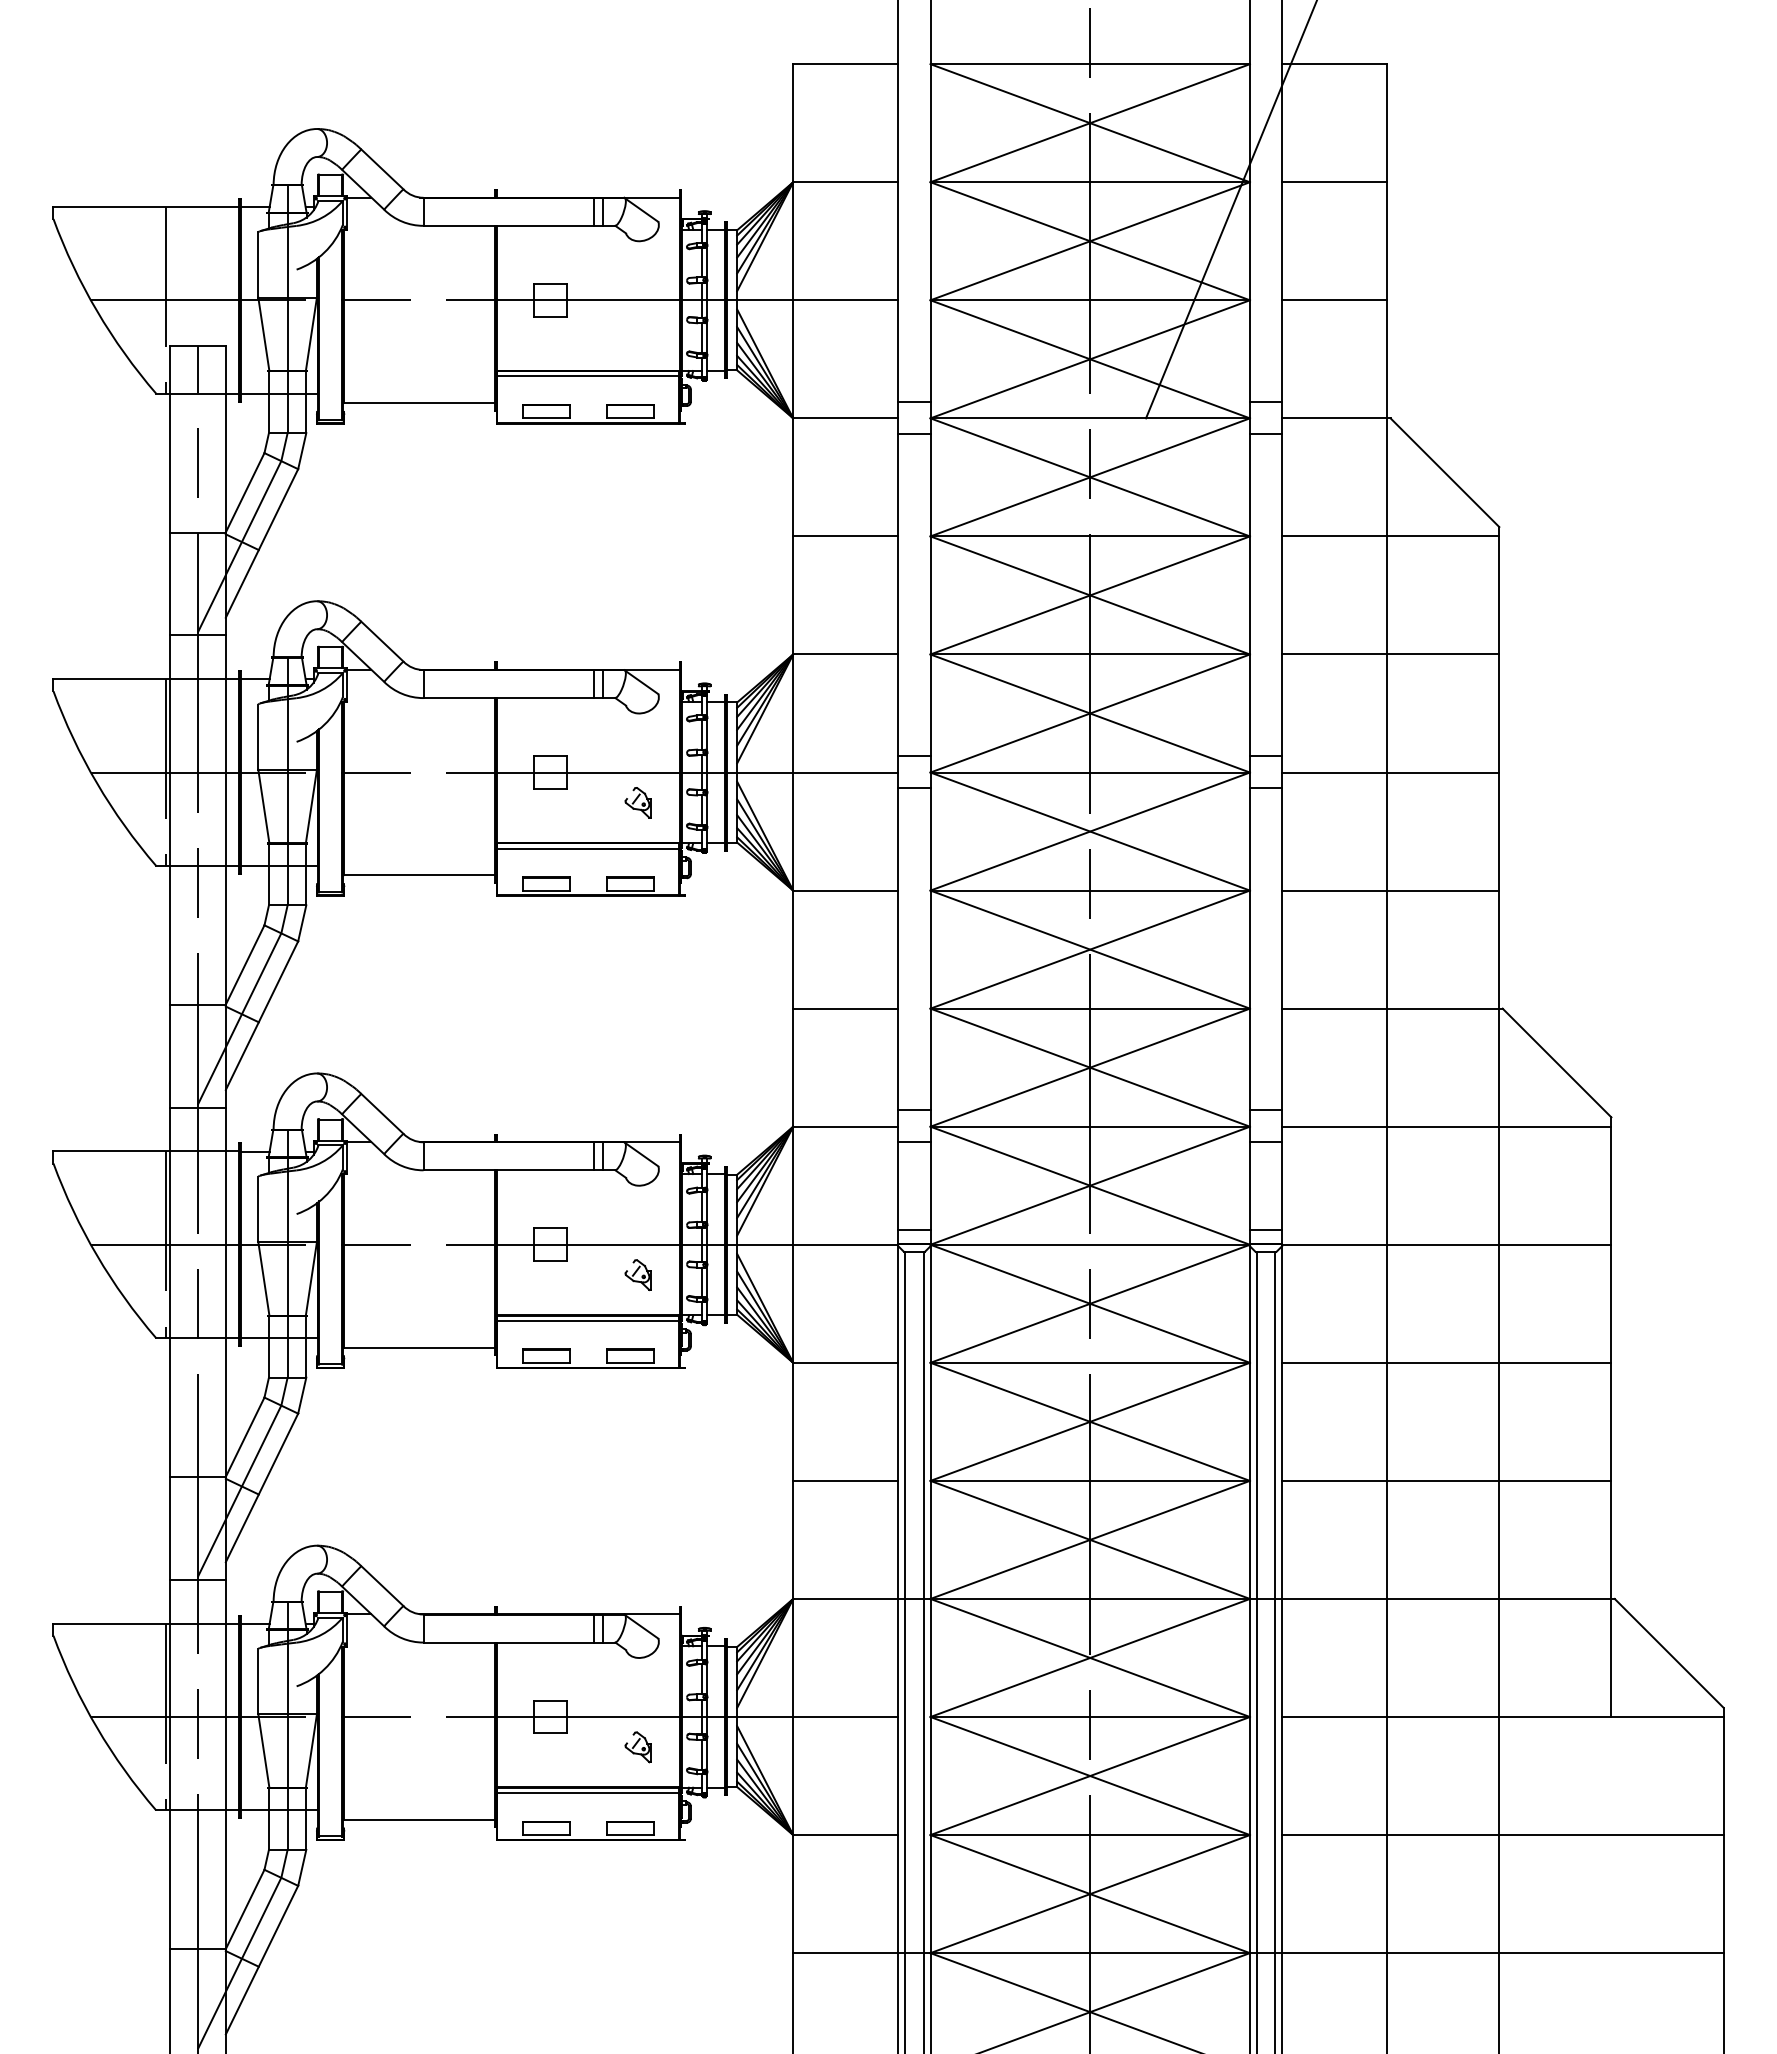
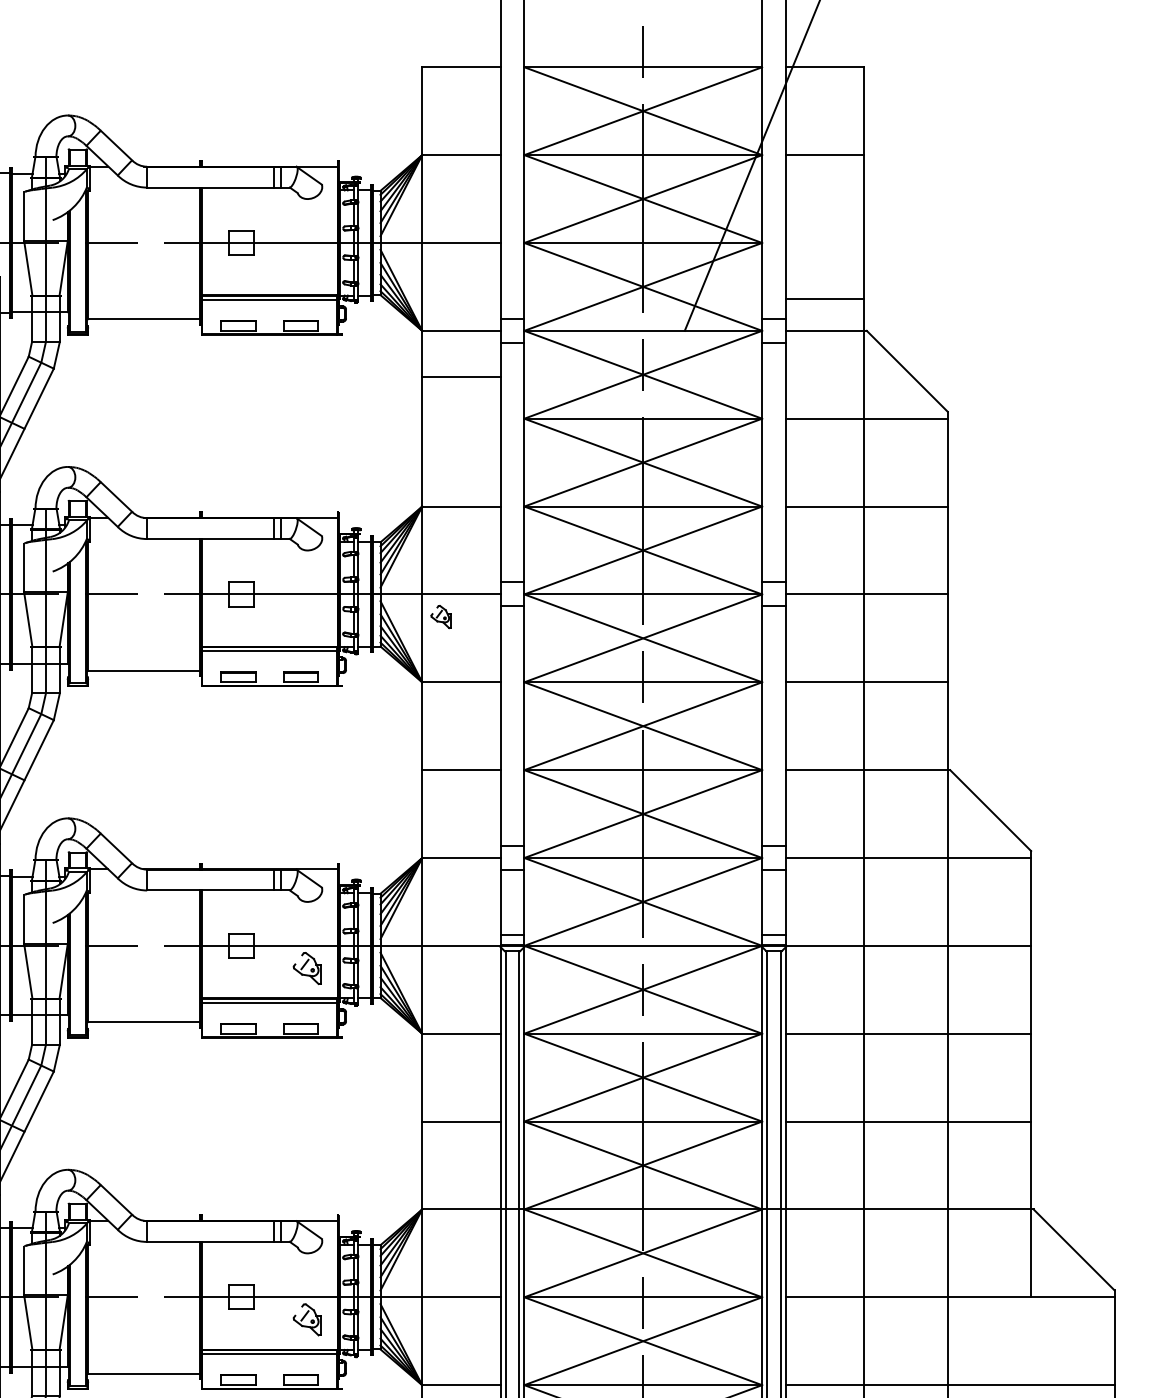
line: (1334, 300) -> (825, 298), moved
line: (845, 536) -> (461, 377), moved
part: (637, 802) -> (440, 616), moved
part: (637, 1274) -> (306, 967), size x1.4
part: (637, 1747) -> (306, 1320), size x1.4

